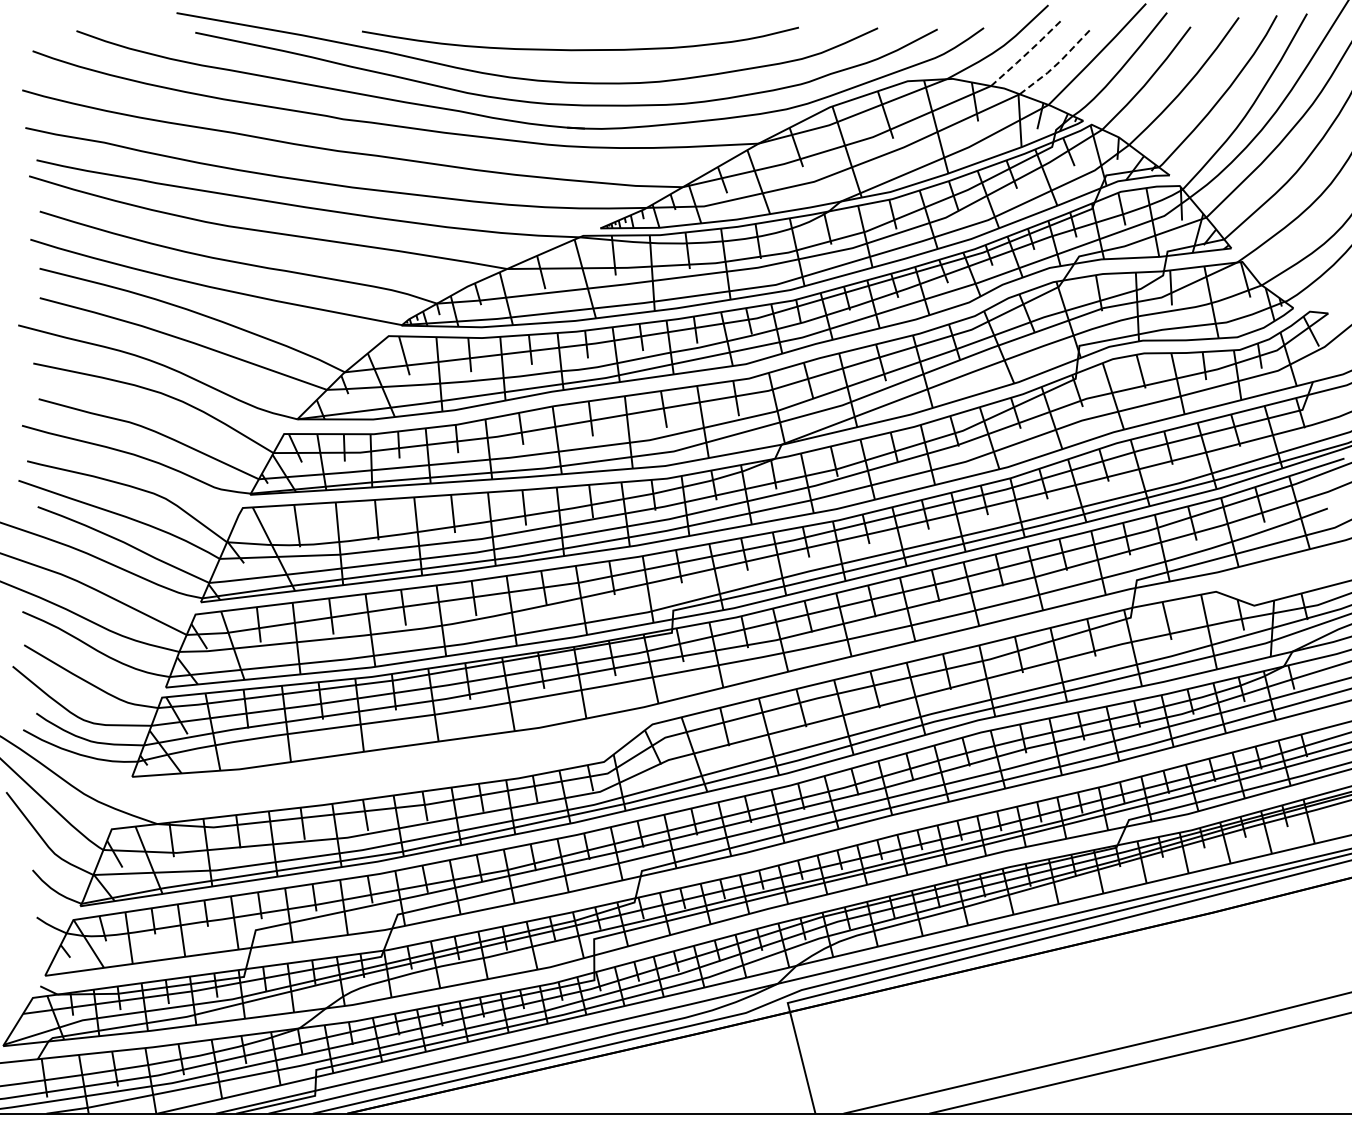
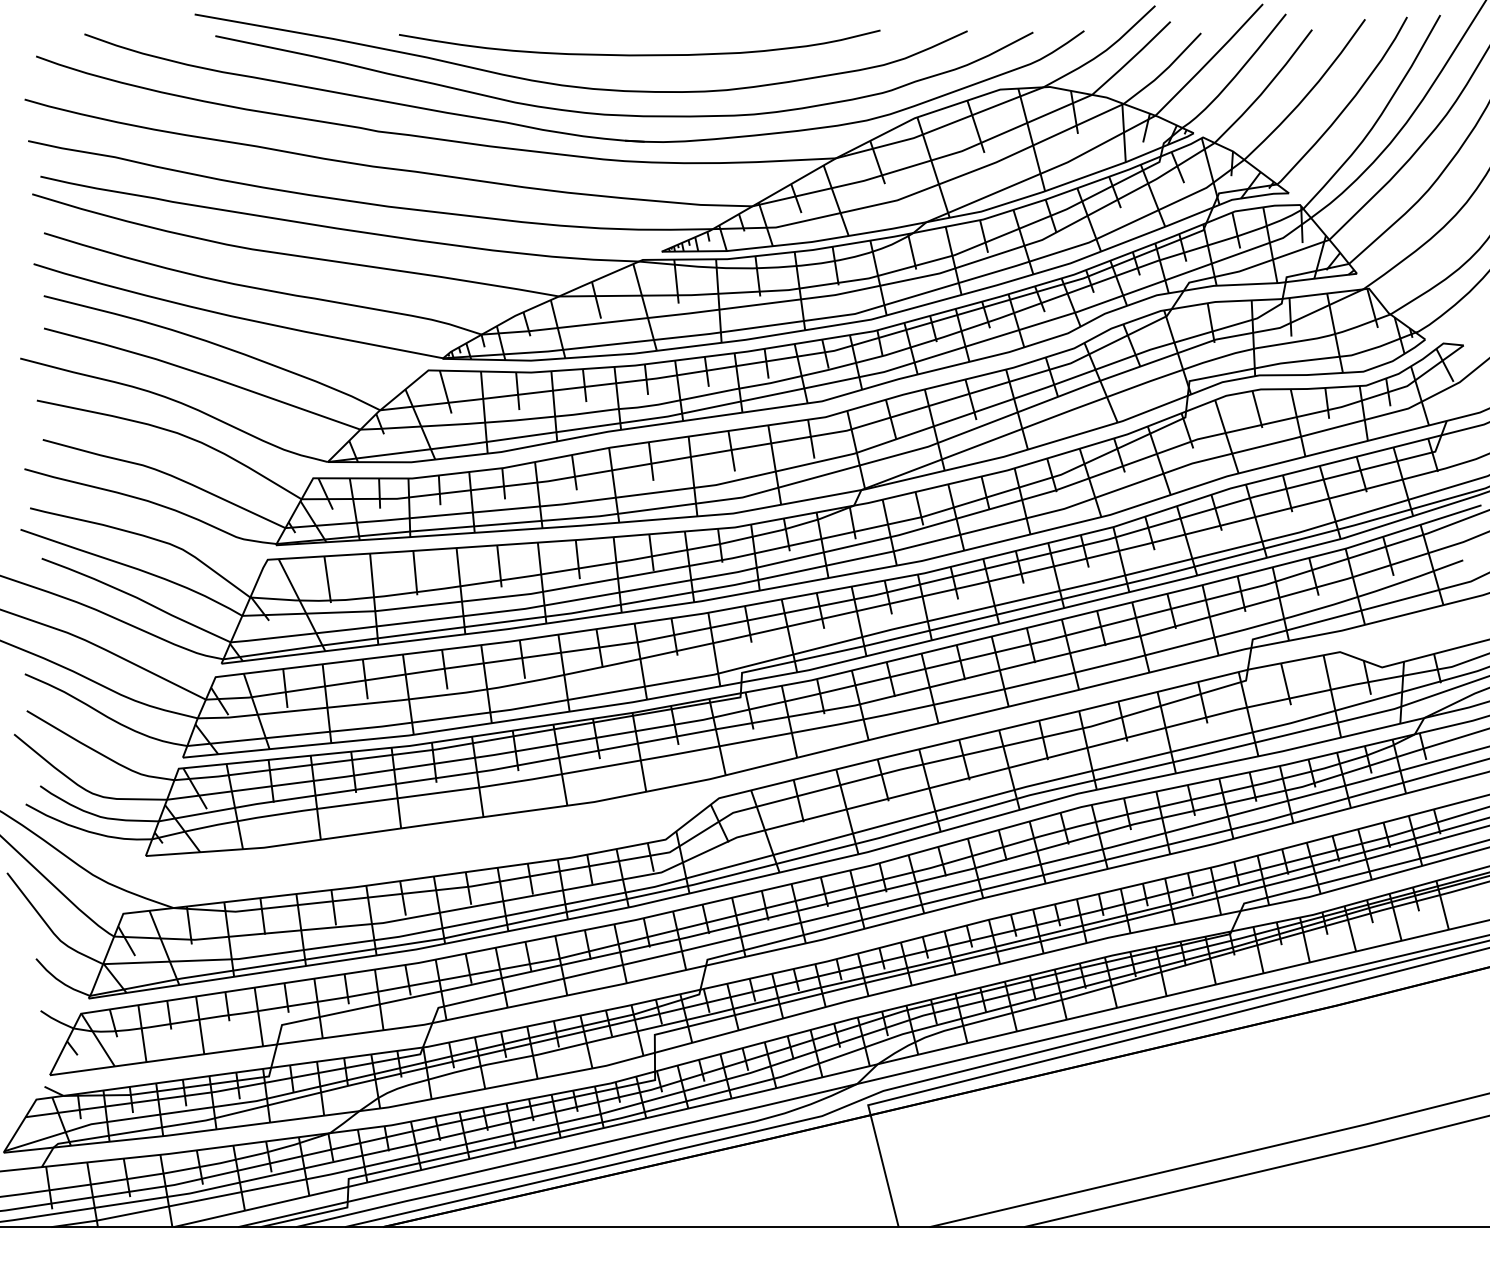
line: (1027, 53) -> (1132, 59), dashed -> solid
line: (1056, 64) -> (1164, 71), dashed -> solid

